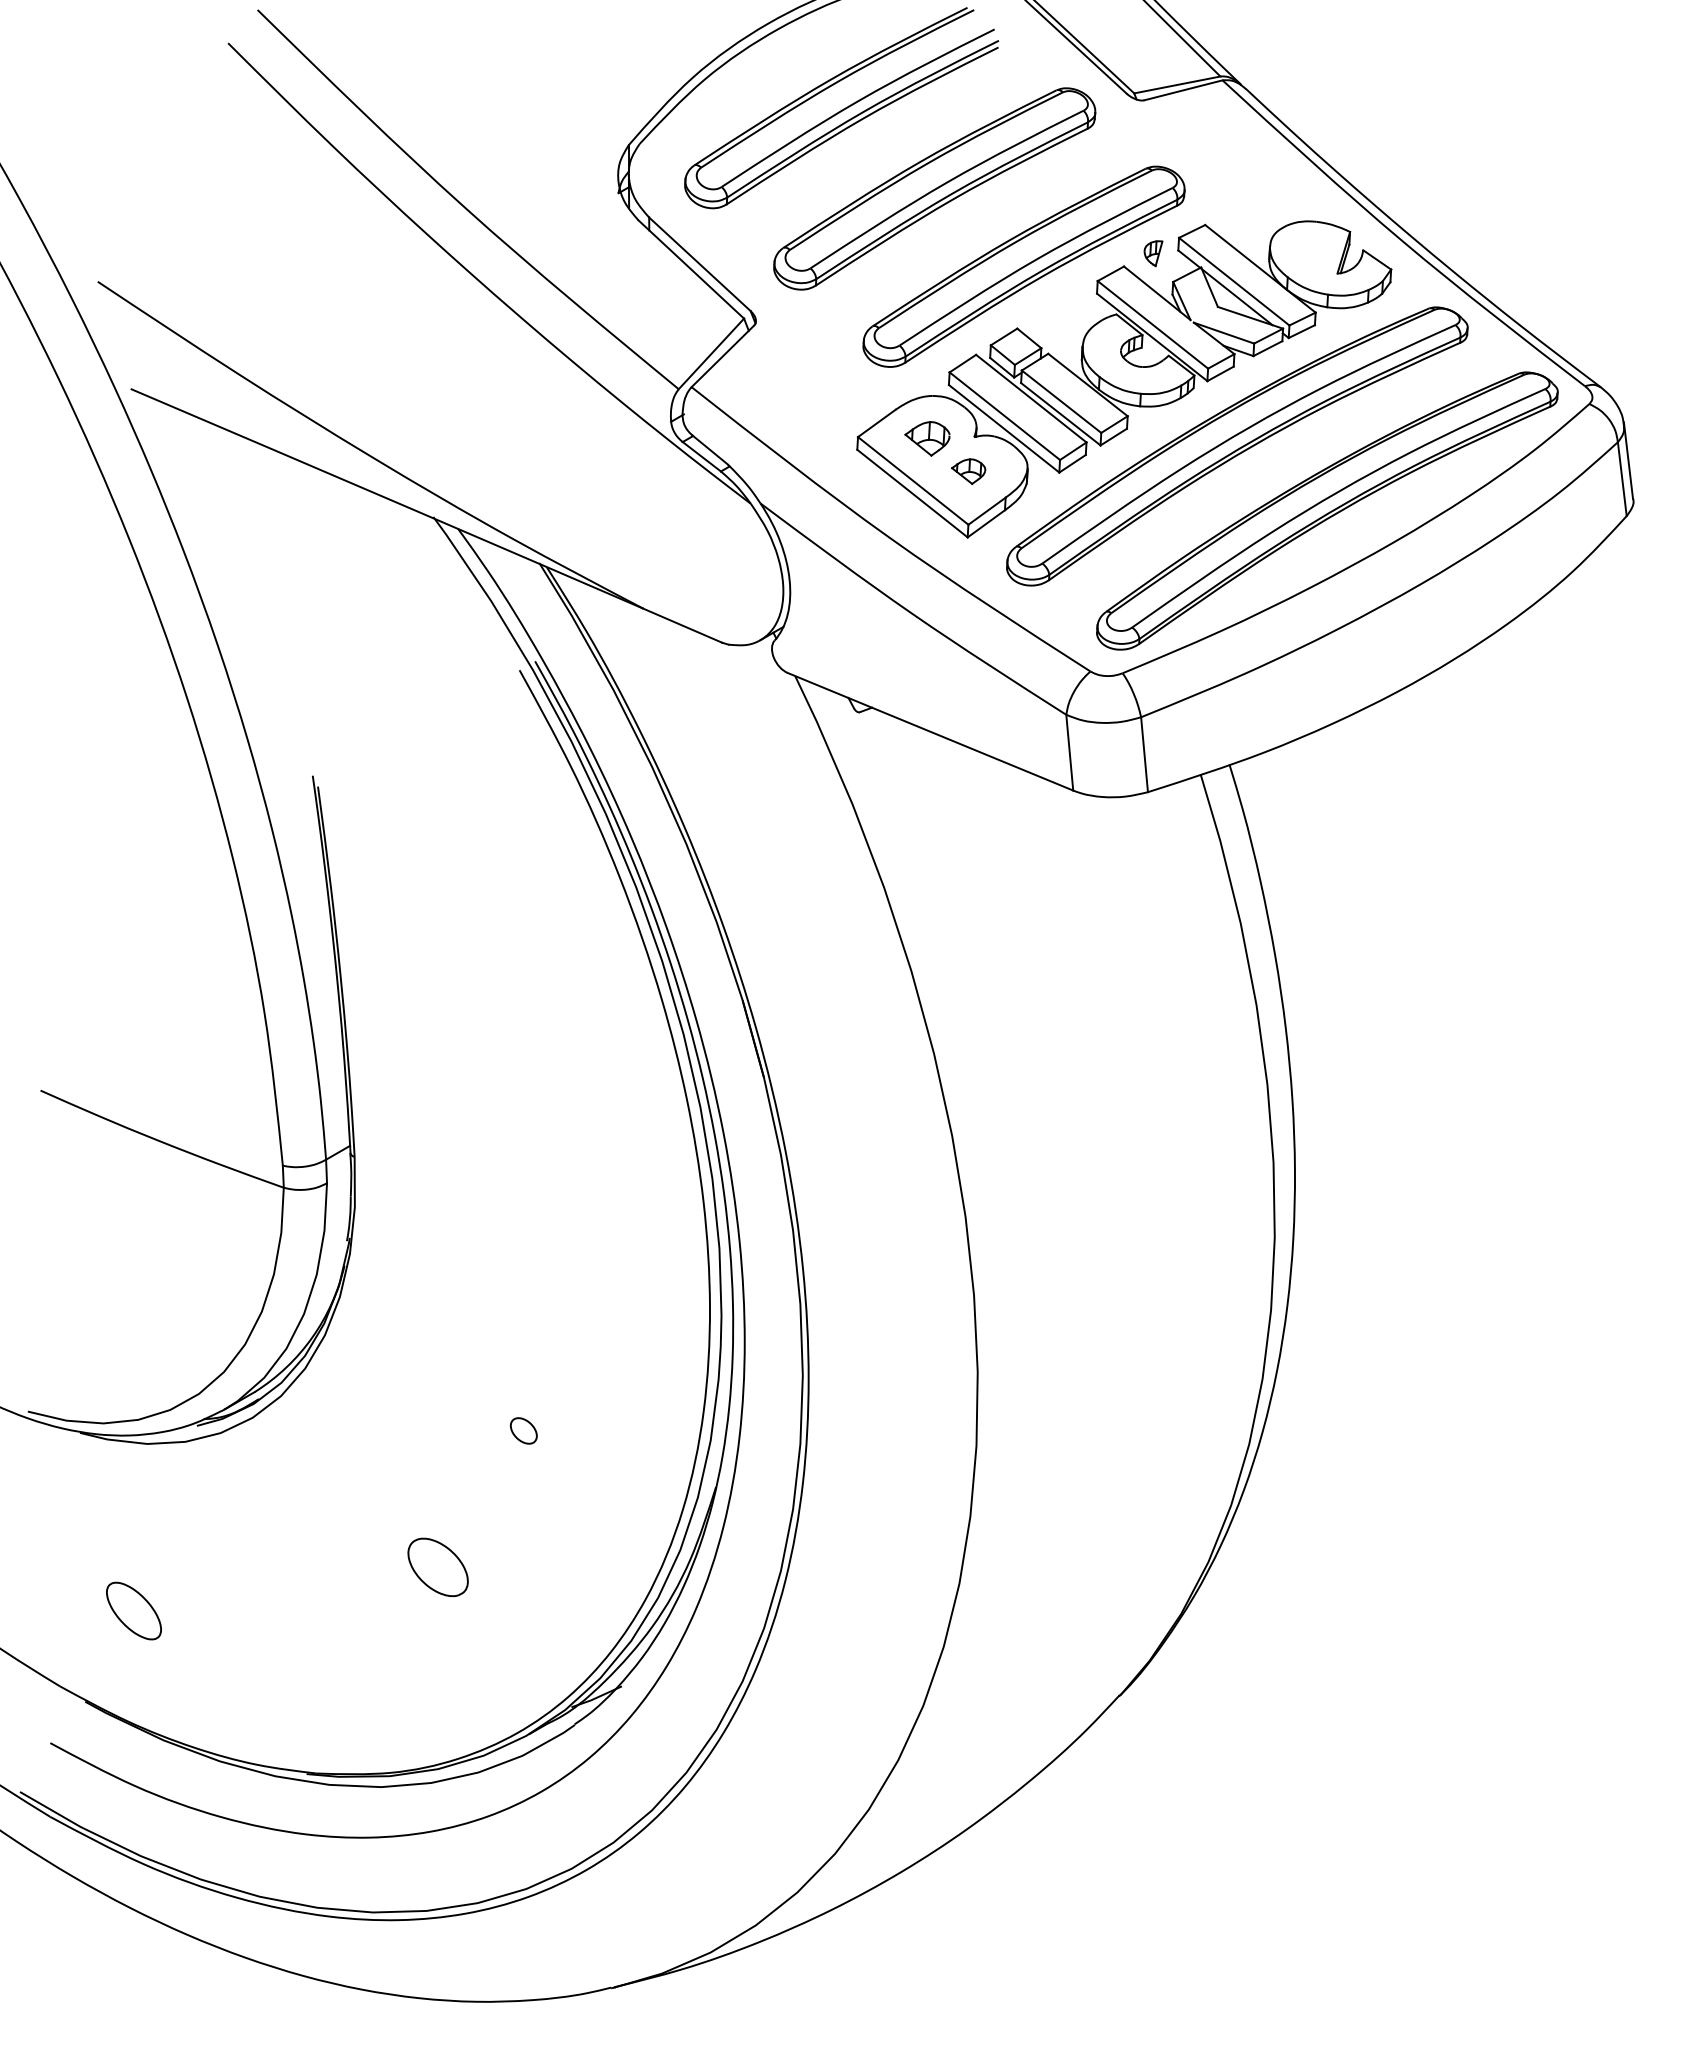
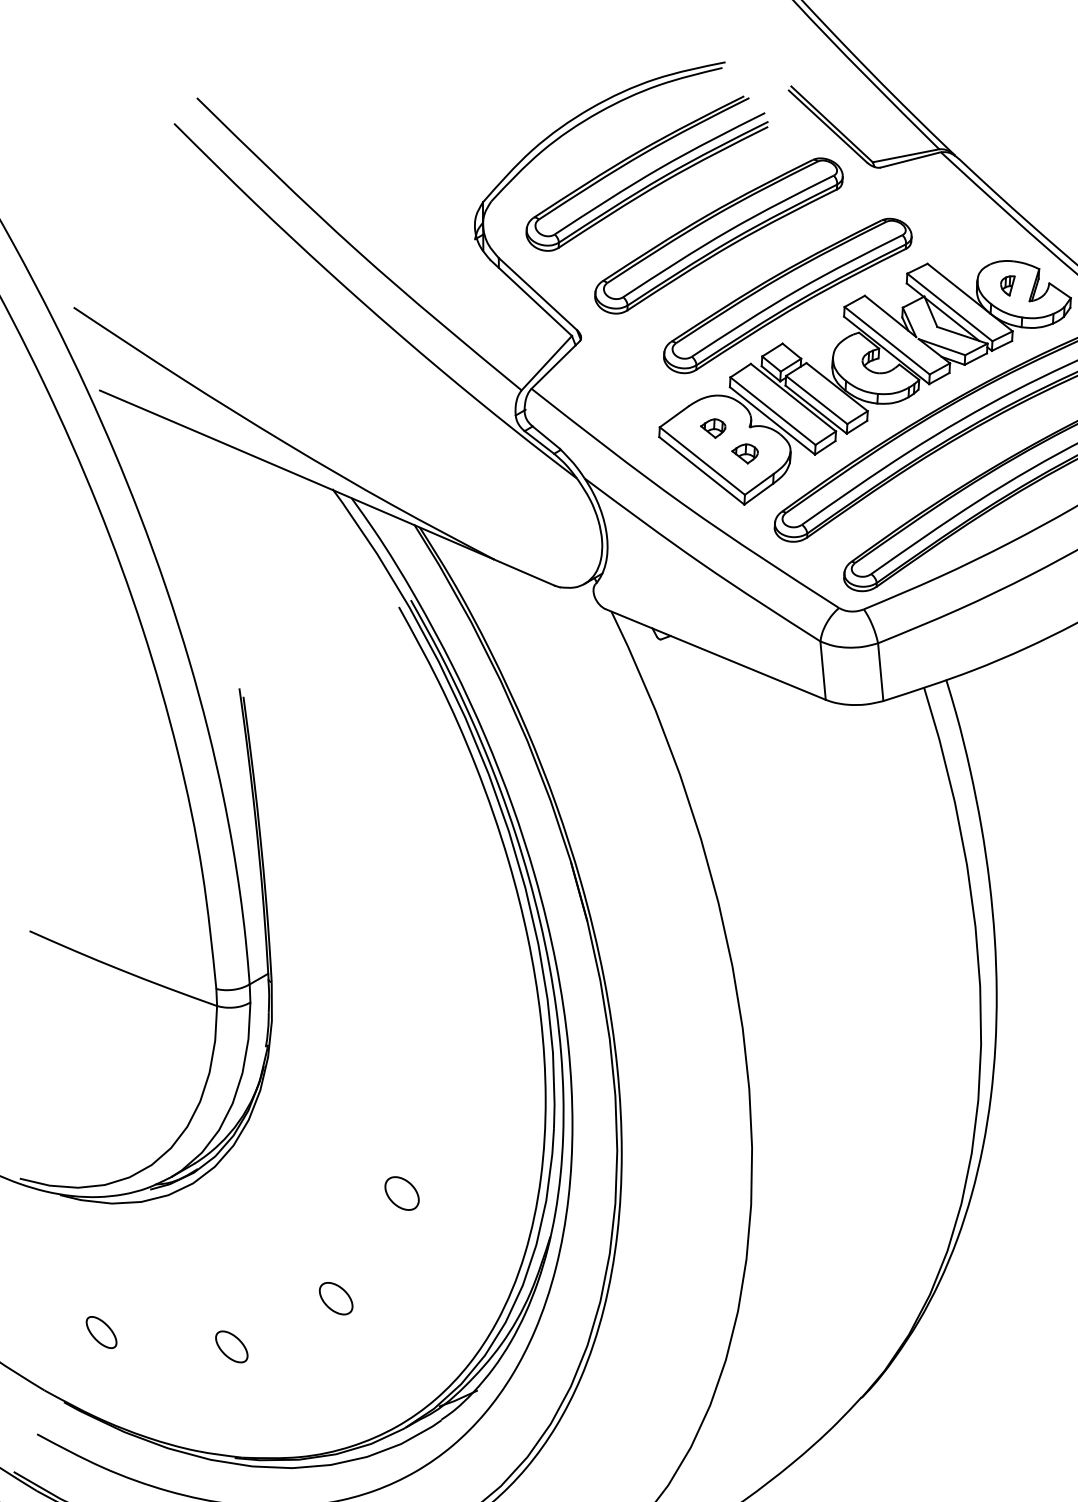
part: (1153, 253) -> (1007, 285), moved
part: (926, 438) -> (712, 428), size x0.71
part: (523, 1430) -> (401, 1193), size x1.67
part: (438, 1566) -> (336, 1298), size x0.71
part: (133, 1611) -> (101, 1332), size x0.71
part: (302, 1629) -> (231, 1346), added

